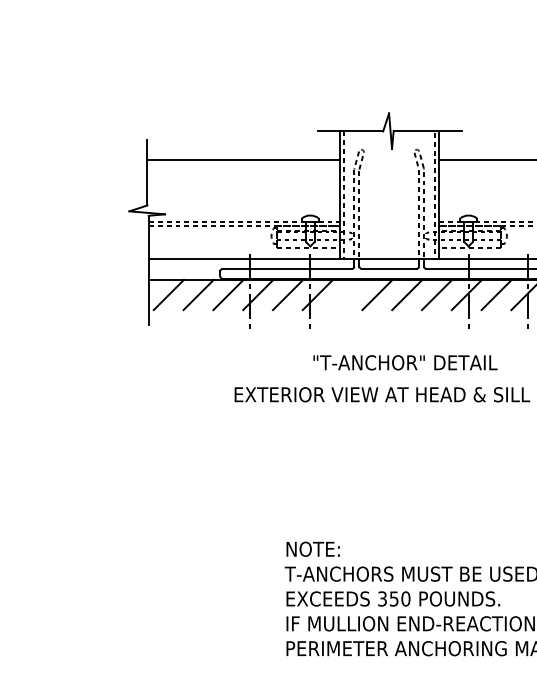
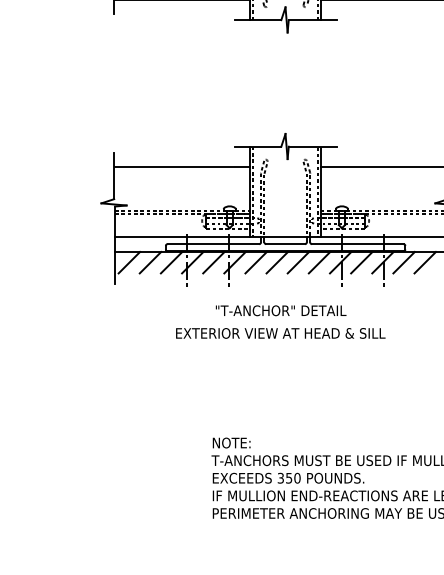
line: (346, 294) -> (255, 262), added
text: (404, 362) -> (280, 310), moved

